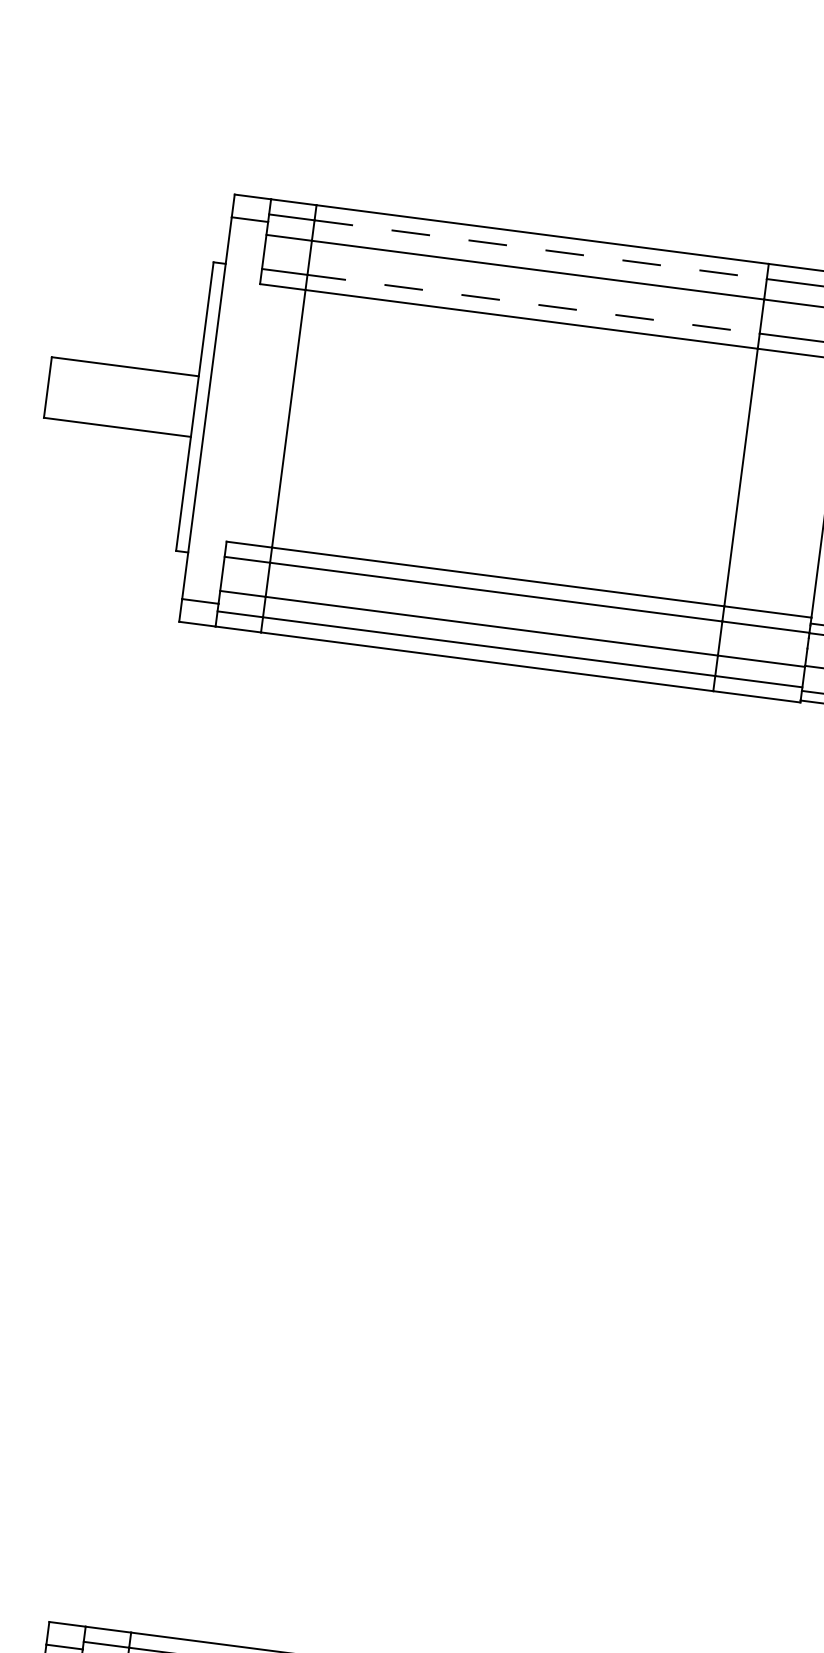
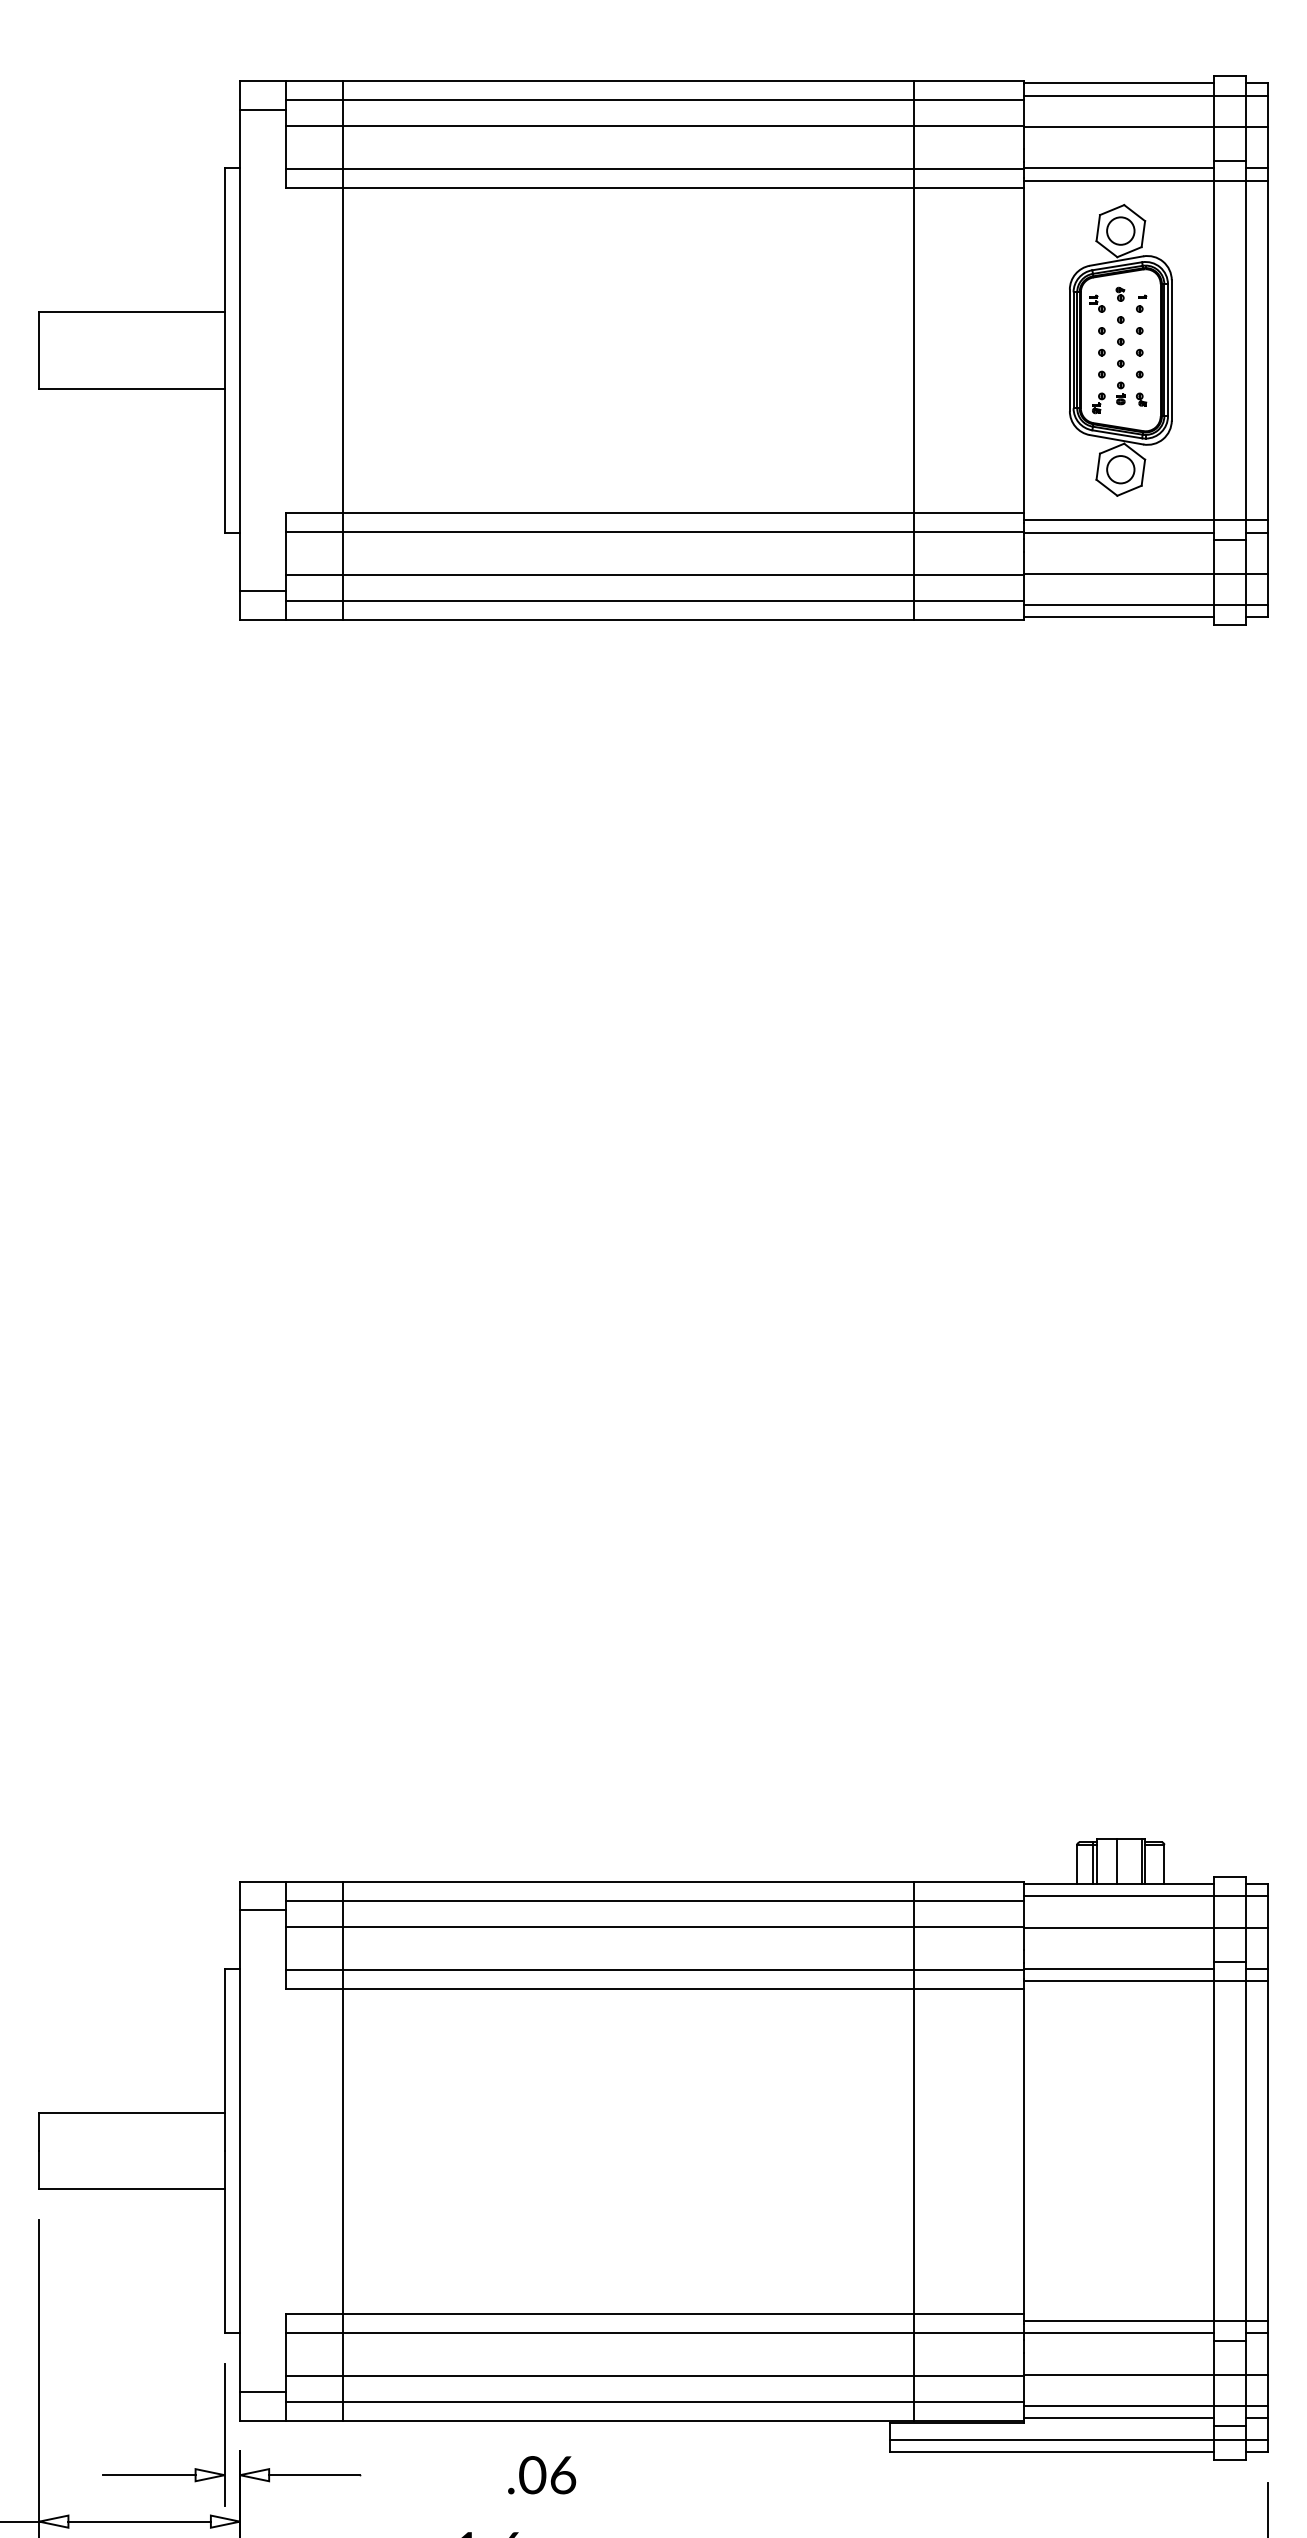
line: (541, 250) -> (629, 100), dashed -> solid
line: (534, 304) -> (629, 168), dashed -> solid

